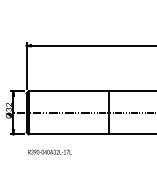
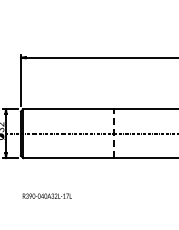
line: (109, 112) -> (114, 133), solid -> dashed
text: (49, 151) -> (46, 195), moved

